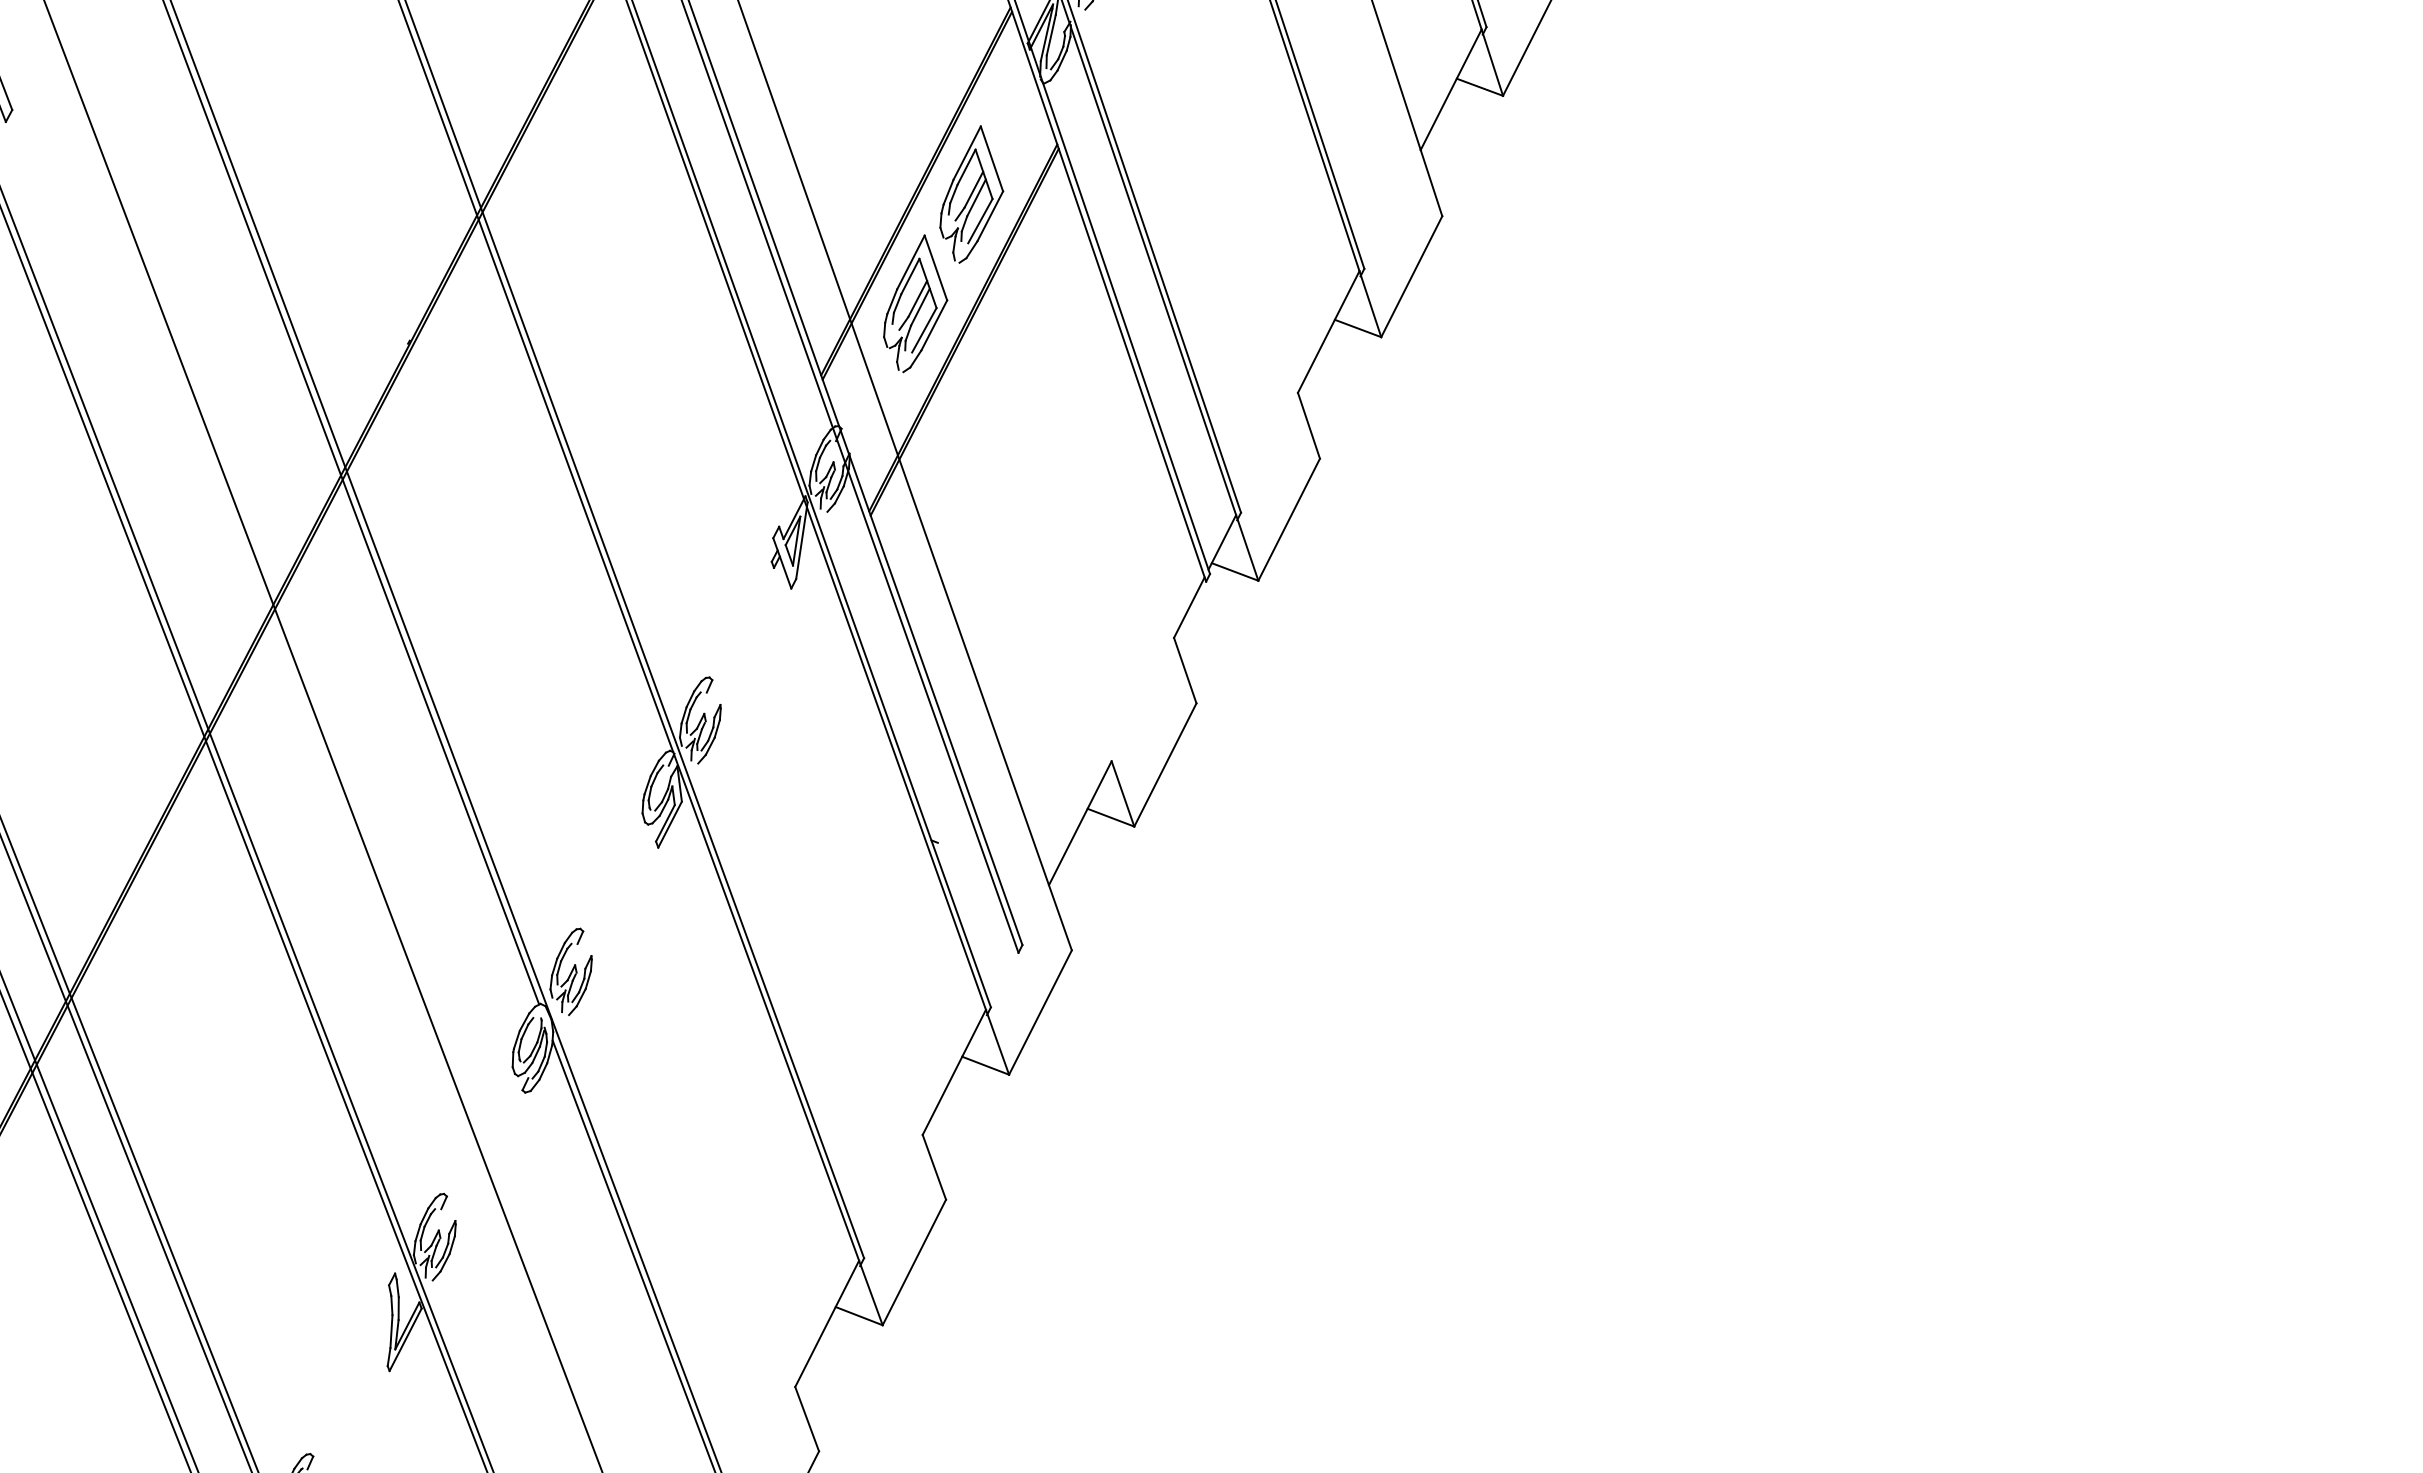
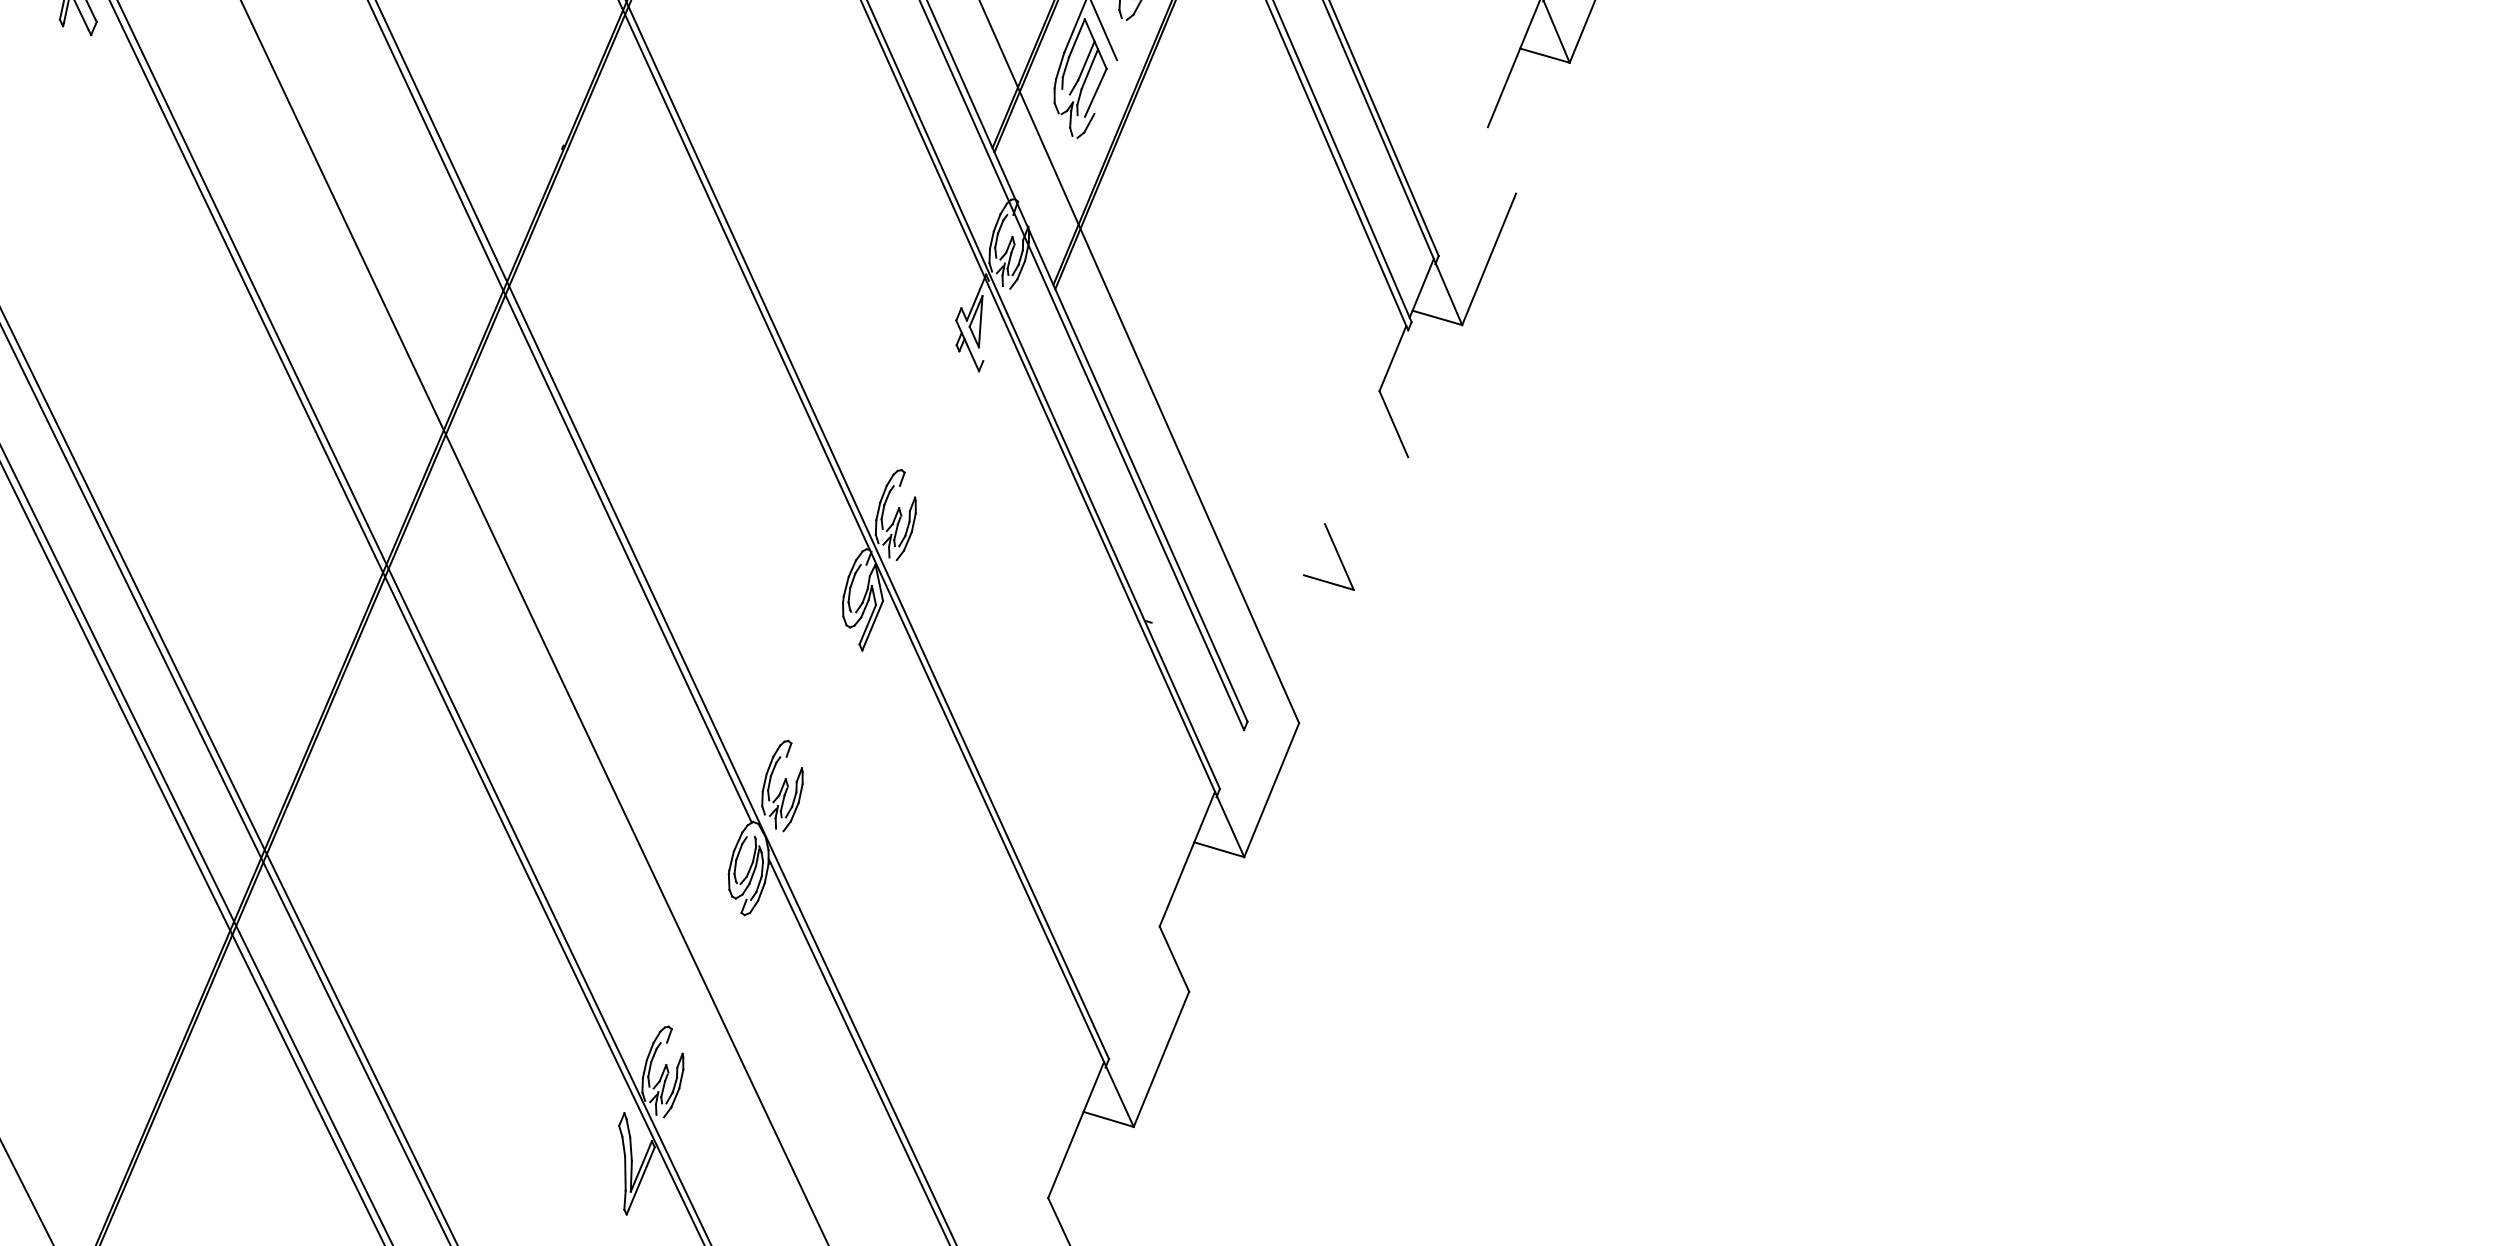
line: (934, 325) -> (1105, 87), removed
line: (1308, 425) -> (1501, 160), removed
line: (801, 540) -> (985, 320), removed
line: (1165, 764) -> (1381, 523), removed
line: (1079, 823) -> (1296, 591), removed

